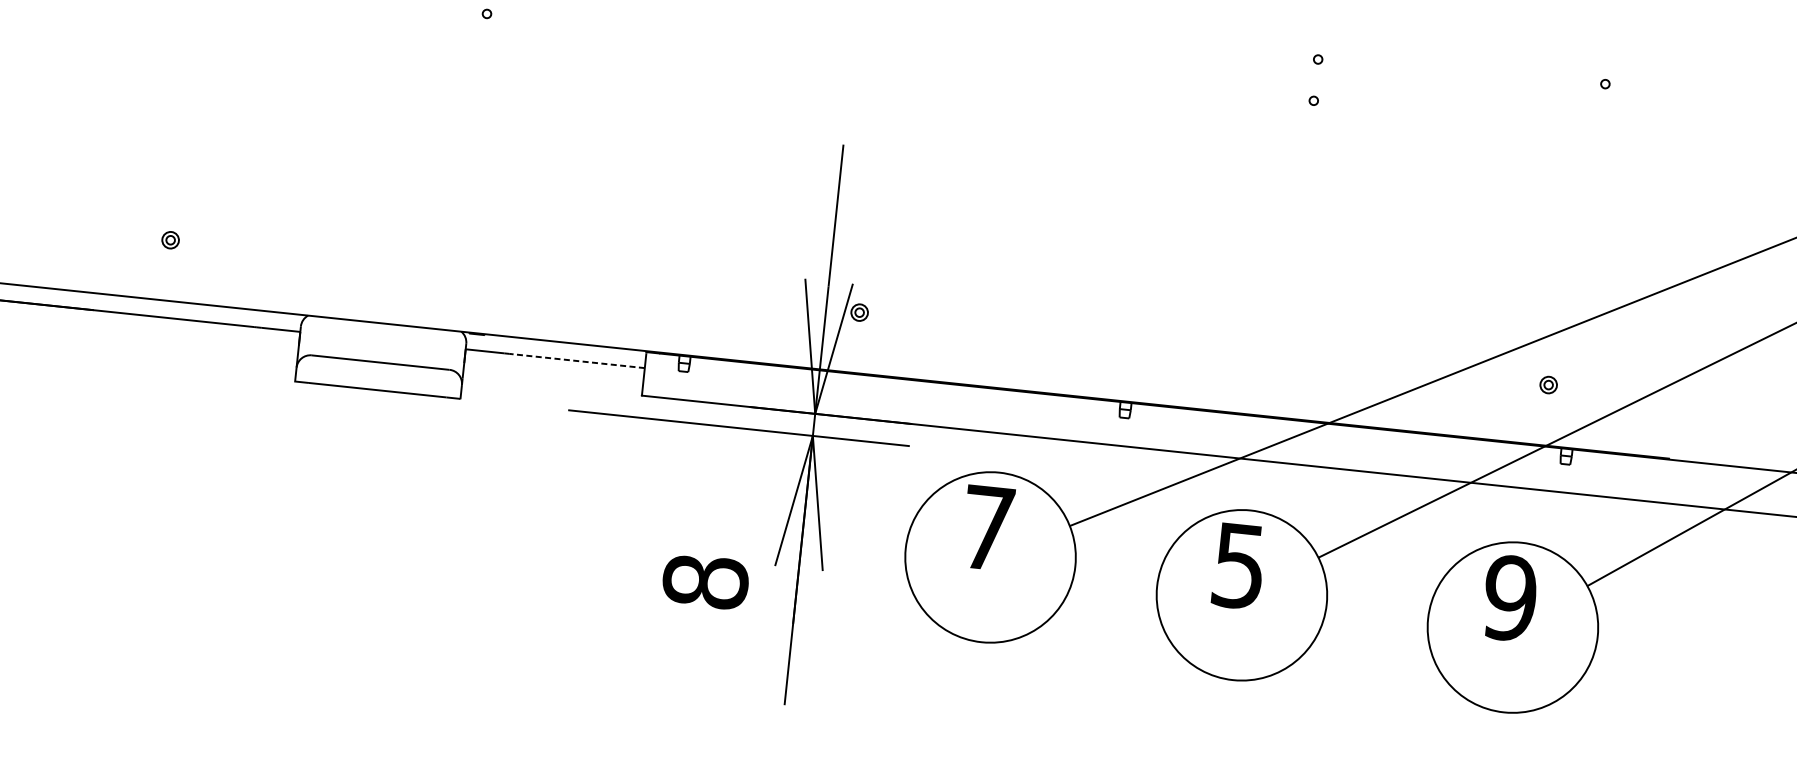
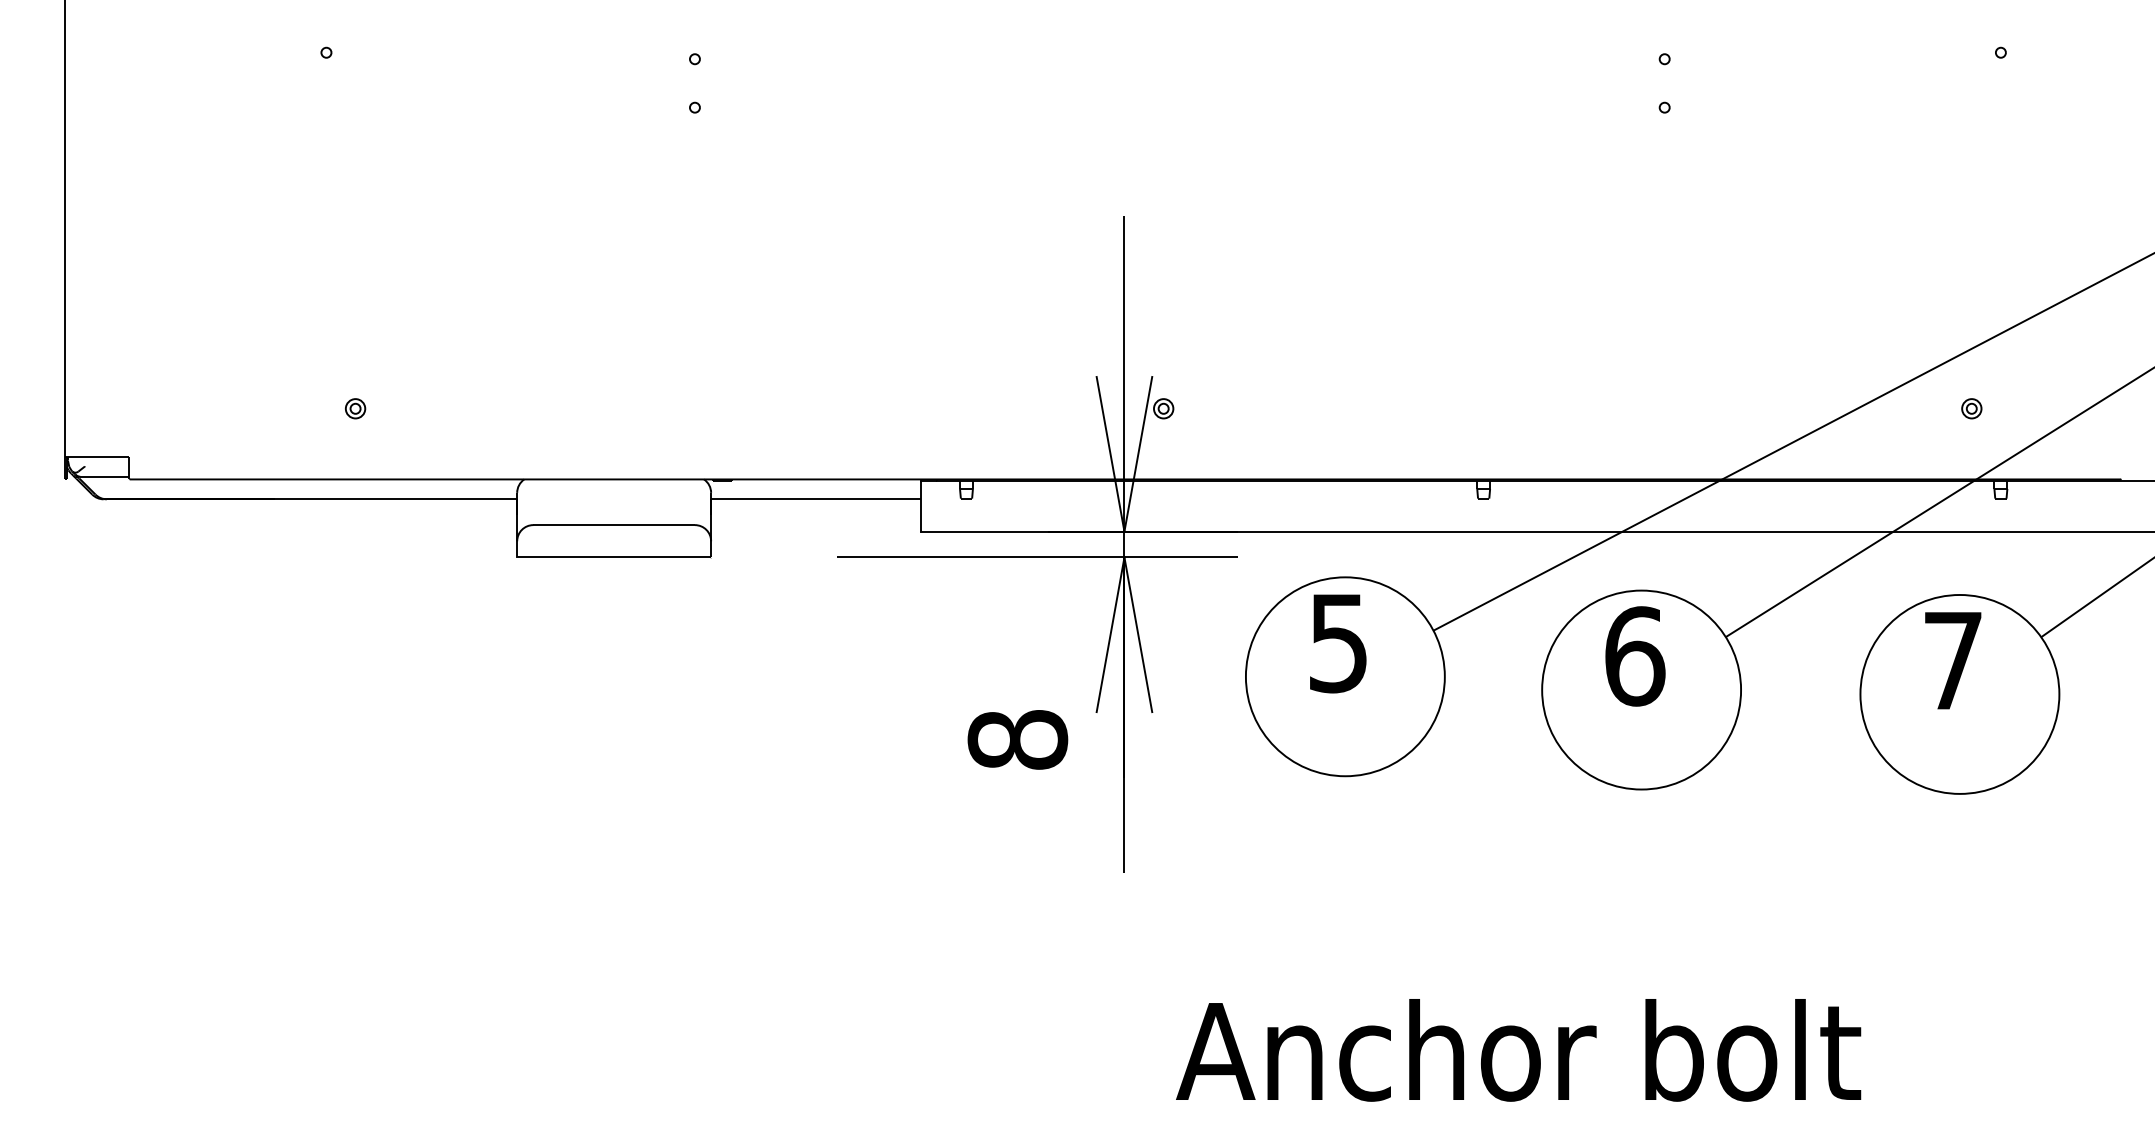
line: (578, 361) -> (843, 499), dashed -> solid
text: (987, 528) -> (1338, 643), 7 -> 5
text: (1239, 566) -> (1635, 656), 5 -> 6
text: (1510, 598) -> (1953, 660), 9 -> 7

